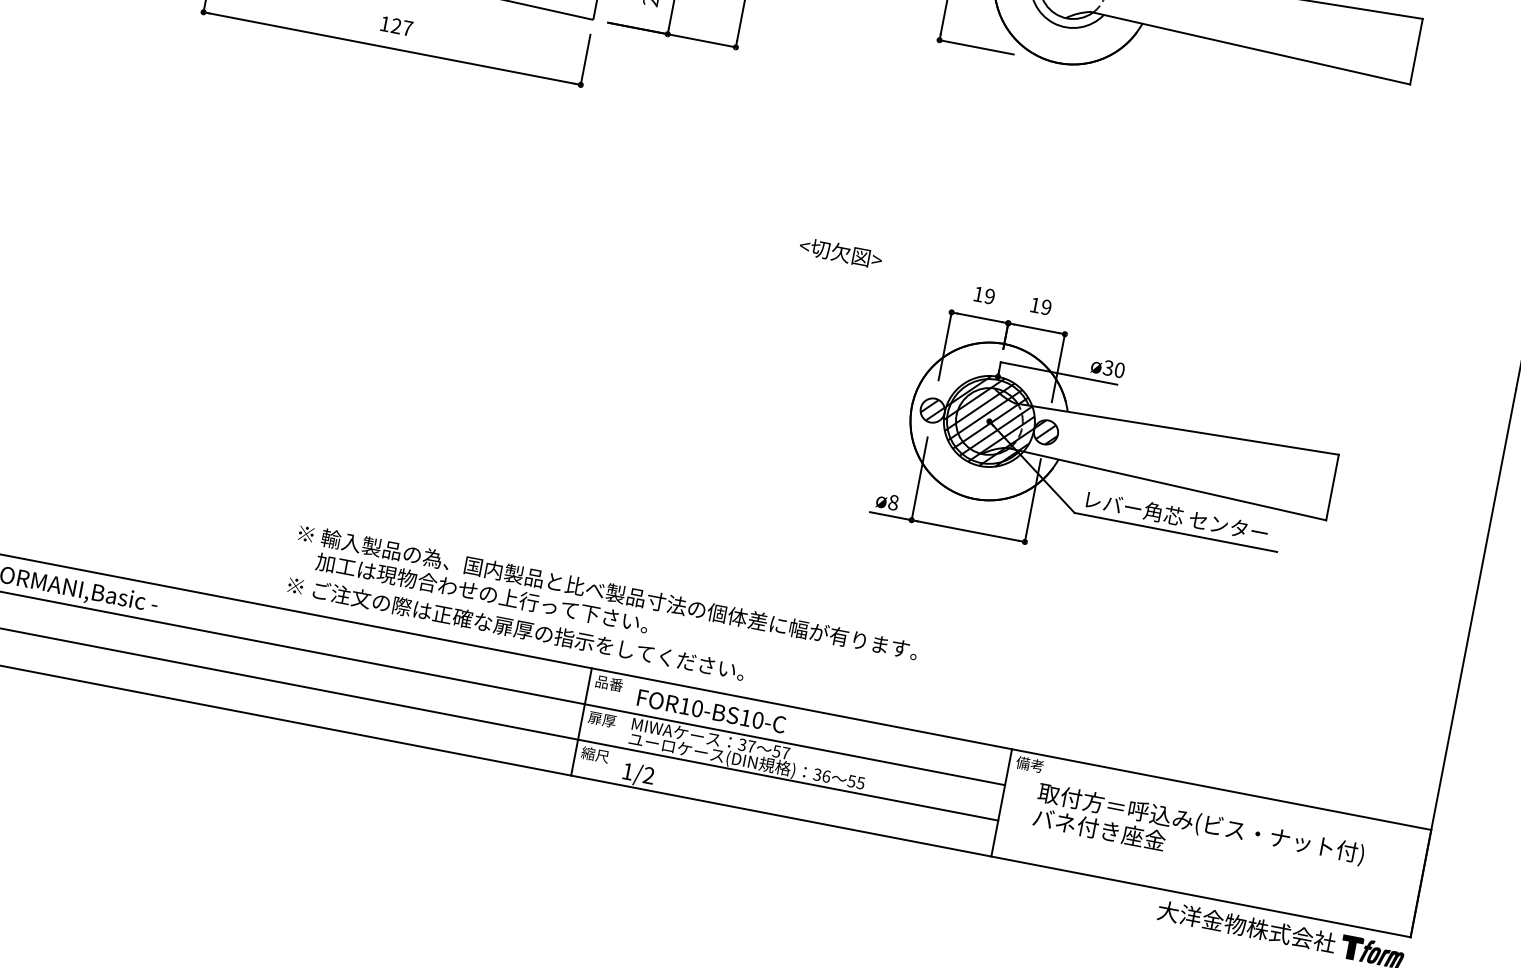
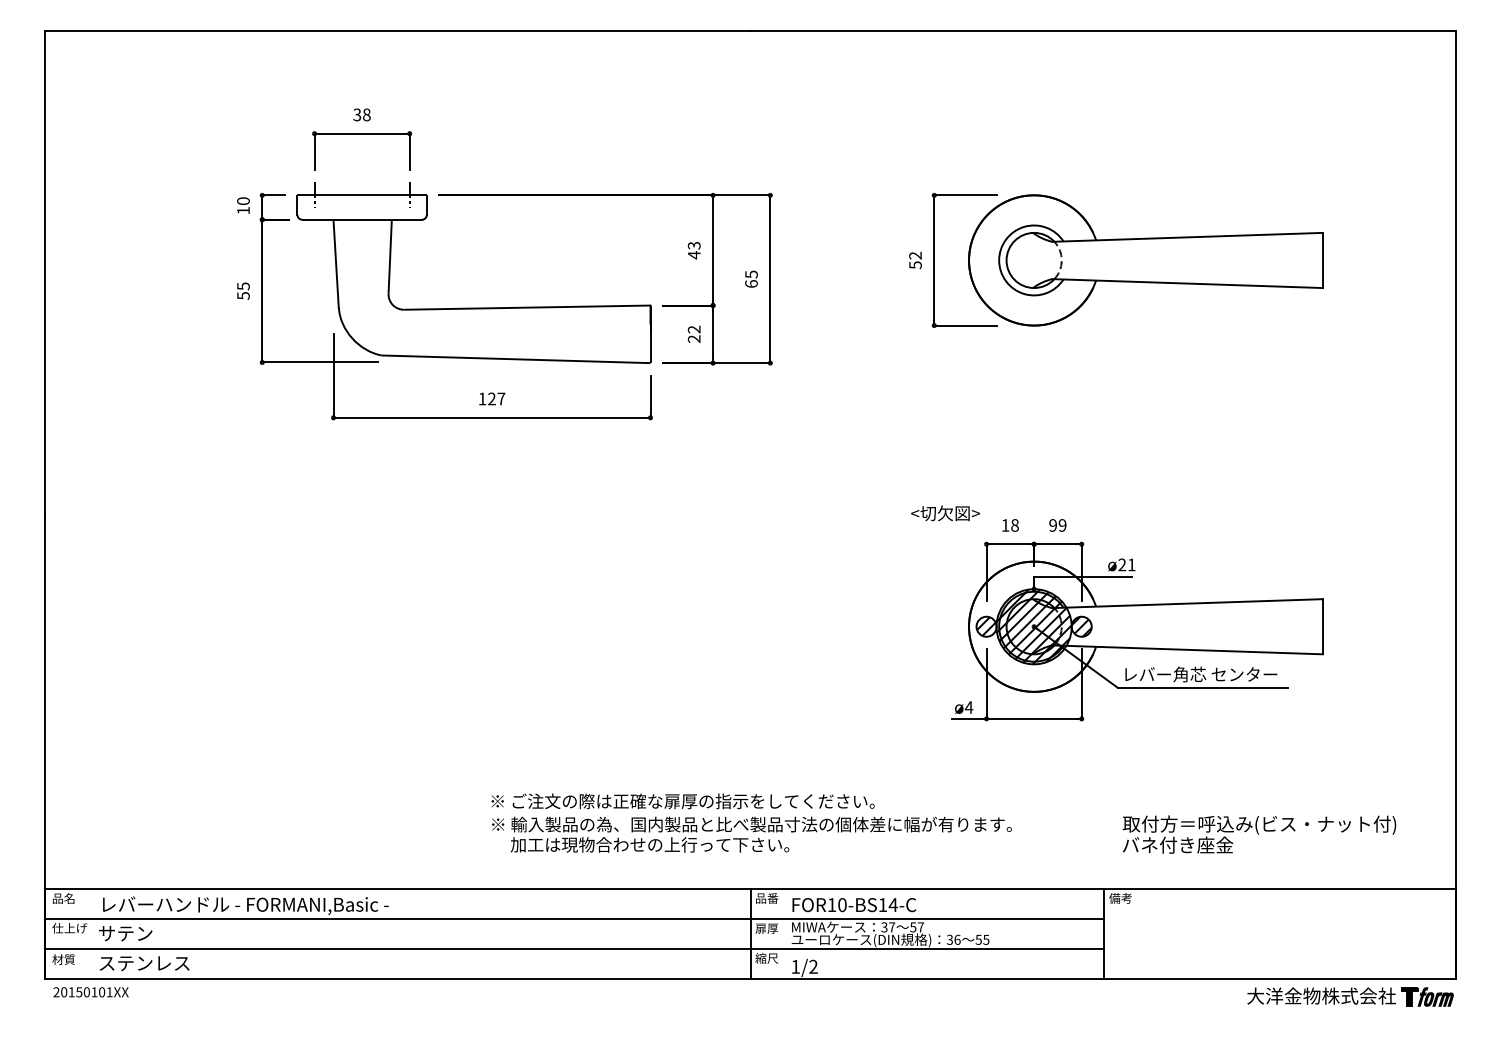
text: (840, 253) -> (945, 513), moved
text: (989, 296) -> (1014, 525), 19 -> 18
text: (1034, 305) -> (1052, 525), 19 -> 99
text: (1113, 368) -> (1126, 564), ø30 -> ø21
text: (892, 502) -> (968, 707), ø8 -> ø4
text: (515, 628) -> (682, 801), moved
text: (756, 720) -> (892, 905), FOR10-BS10-C -> FOR10-BS14-C
text: (1198, 835) -> (1259, 834), moved

